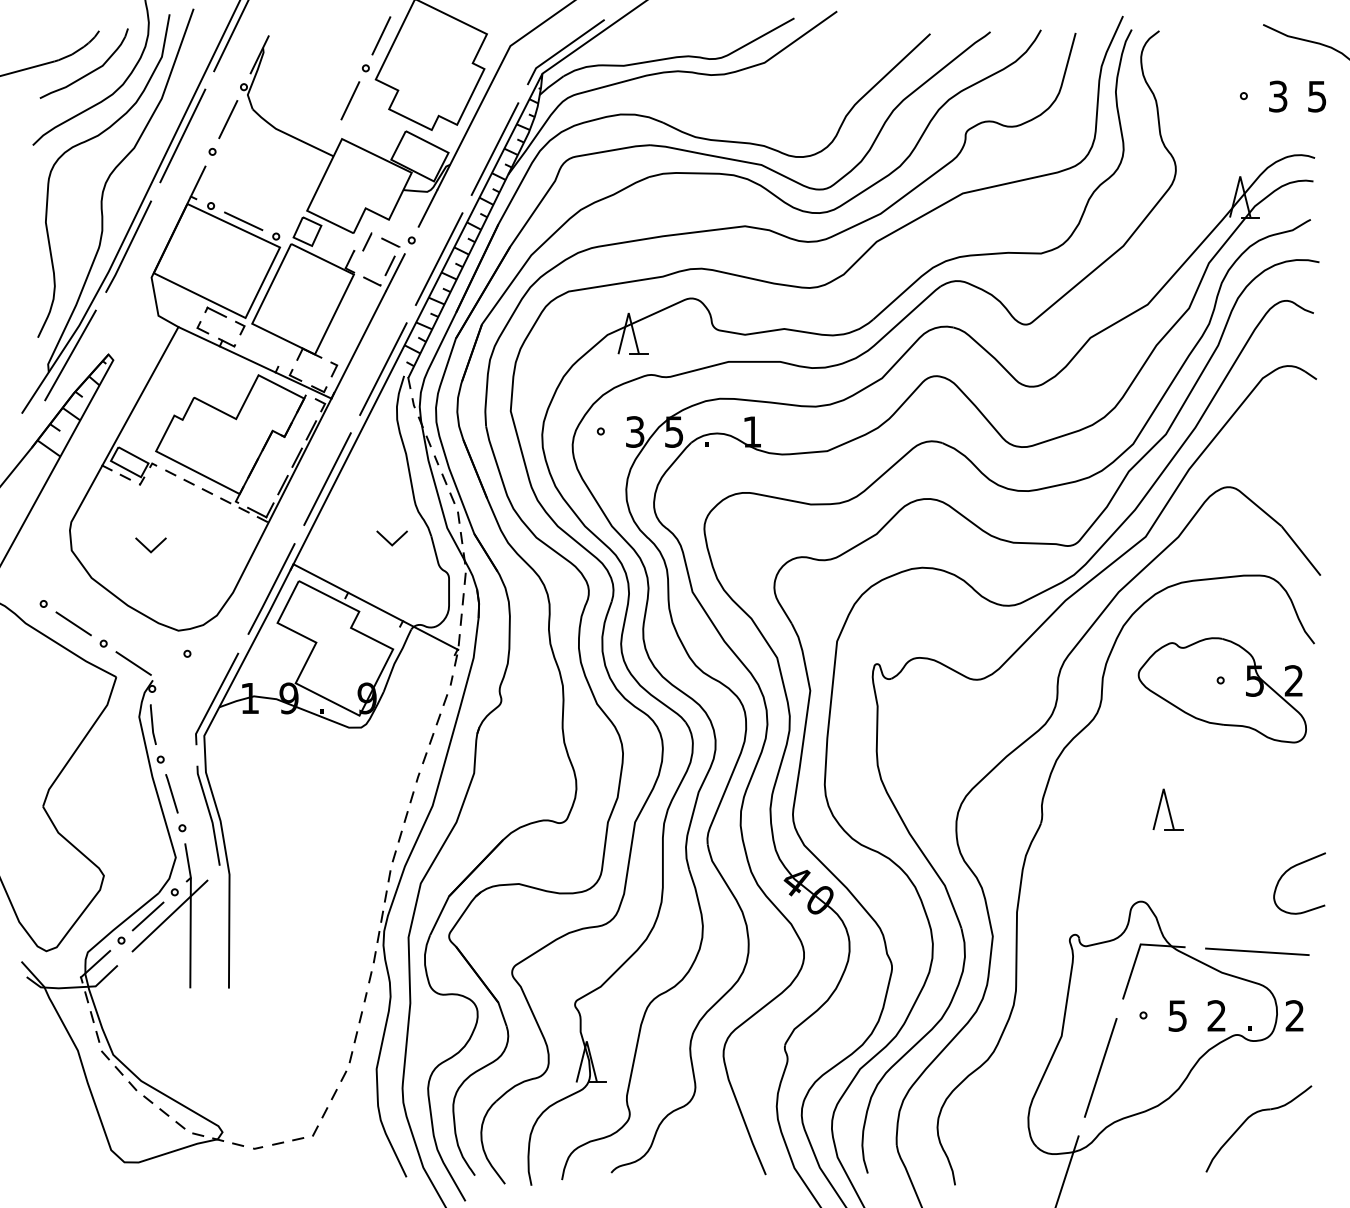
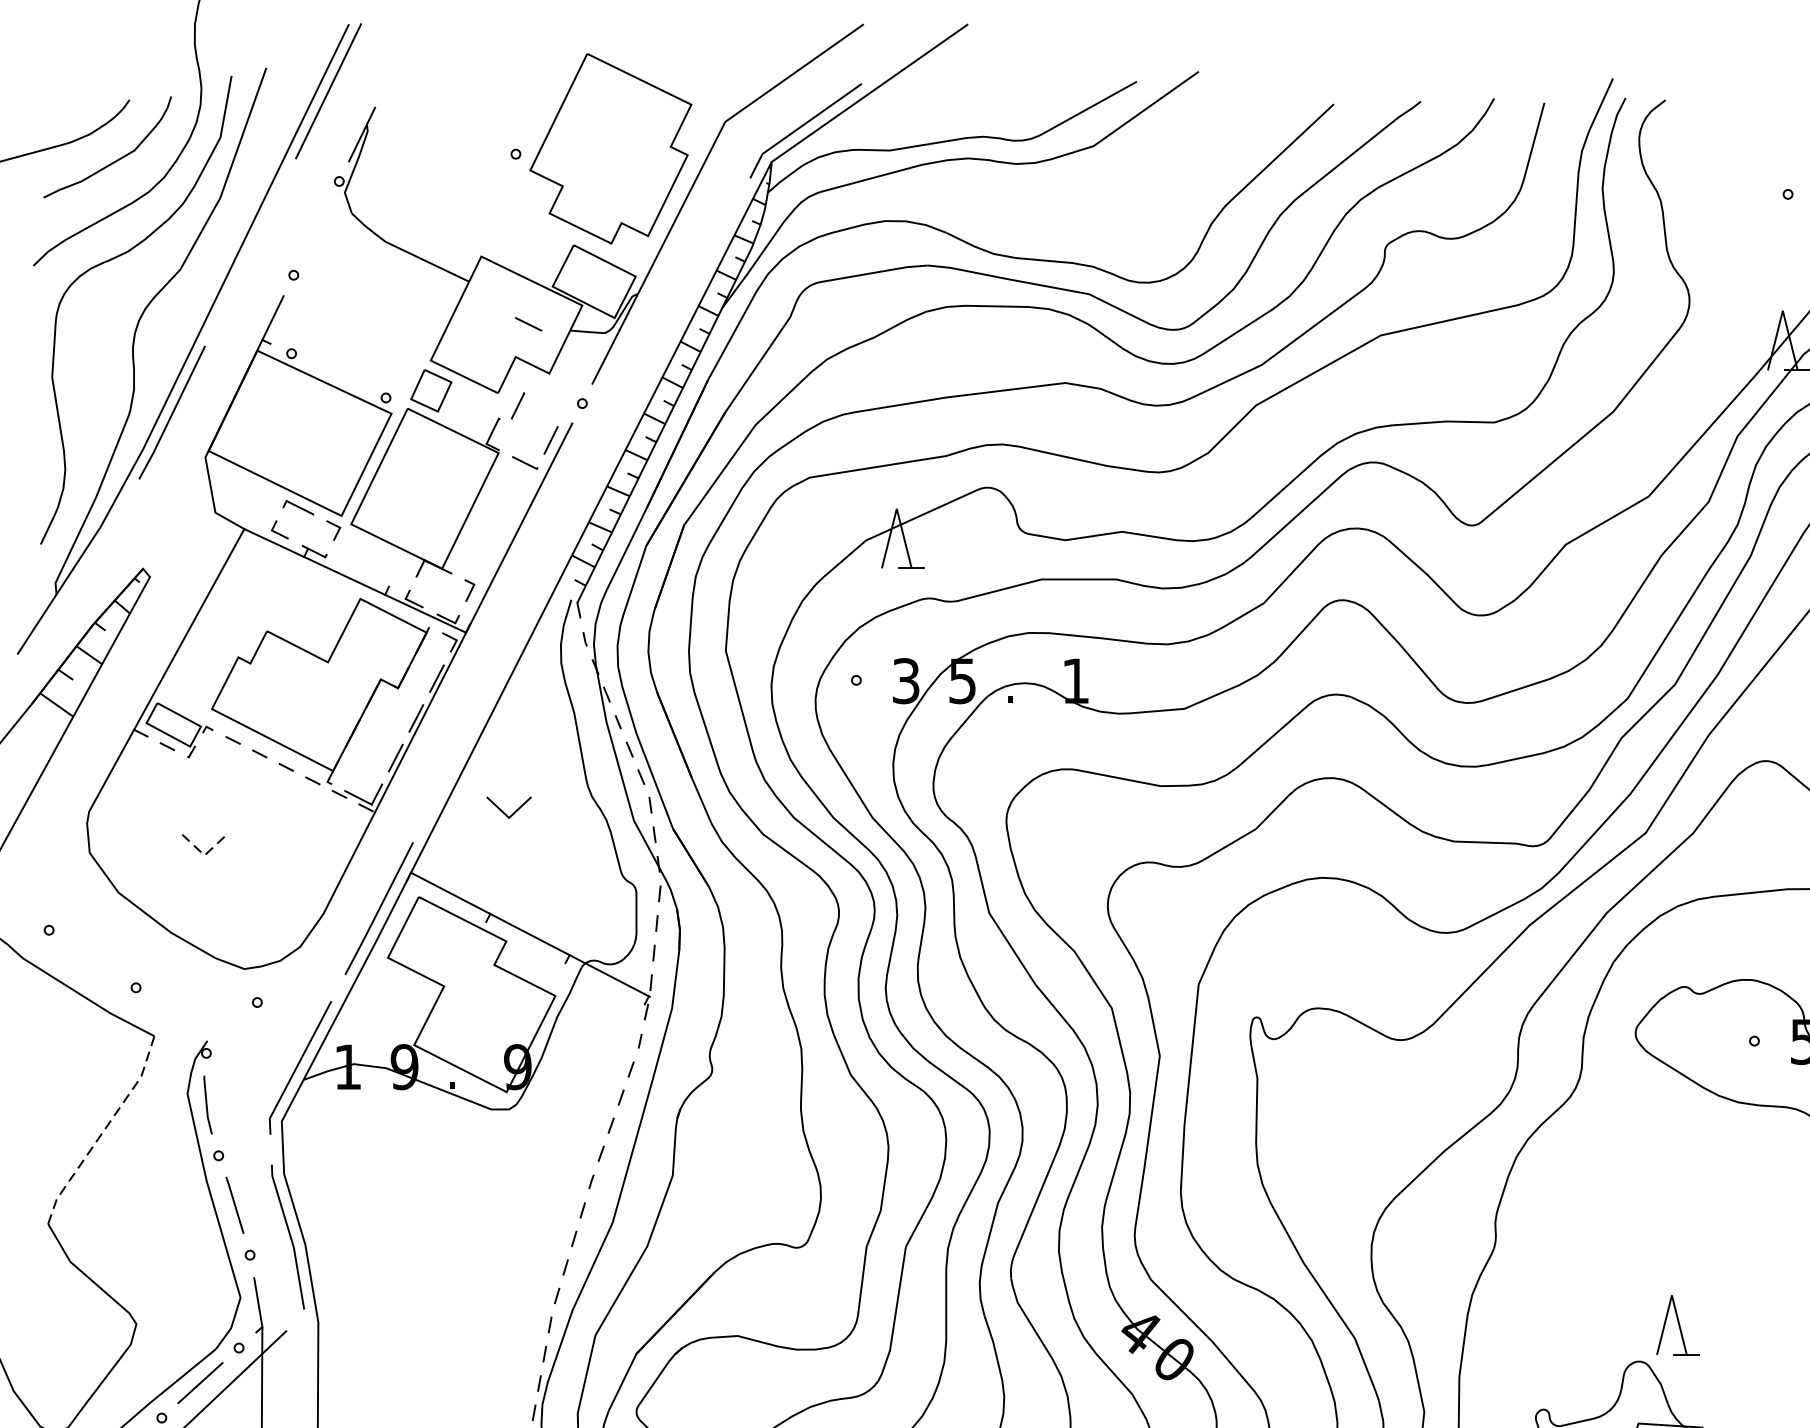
line: (381, 35) -> (538, 106), removed
line: (350, 100) -> (493, 200), removed
line: (228, 119) -> (316, 228), removed
line: (182, 135) -> (250, 251), removed
line: (494, 148) -> (702, 270), removed
line: (243, 221) -> (338, 376), removed
line: (390, 242) -> (528, 323), moved
line: (438, 258) -> (621, 429), removed
line: (70, 355) -> (87, 570), removed
line: (383, 368) -> (541, 589), removed
line: (327, 478) -> (460, 748), removed
line: (388, 540) -> (503, 810), moved
line: (151, 552) -> (205, 855), solid -> dashed
line: (73, 623) -> (92, 958), removed
line: (133, 663) -> (179, 1016), removed
line: (81, 742) -> (103, 1130), solid -> dashed
part: (1167, 809) -> (1677, 1325), moved

